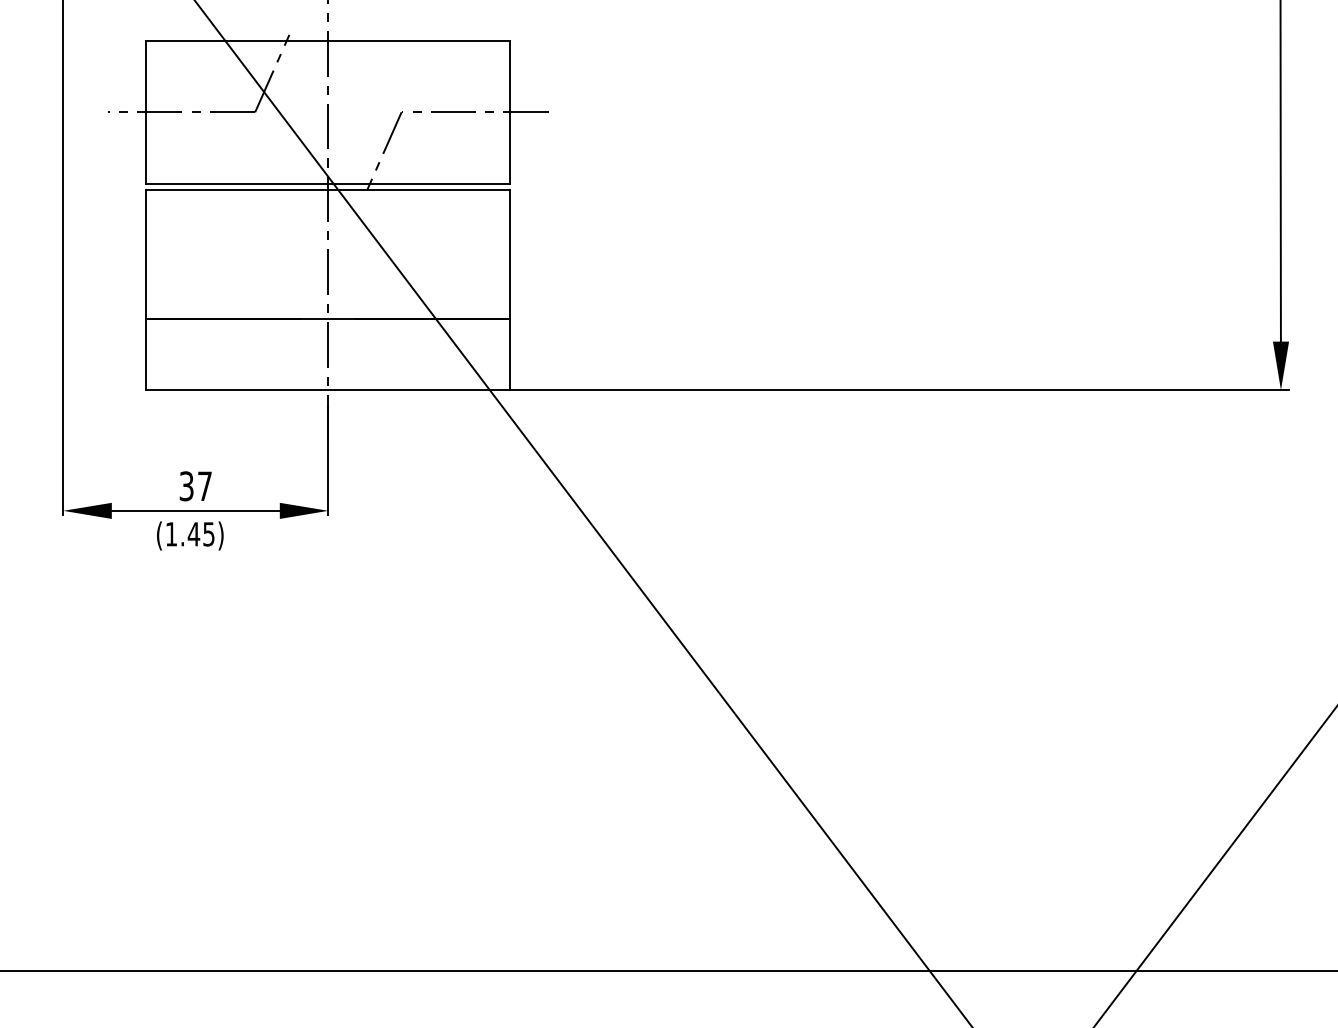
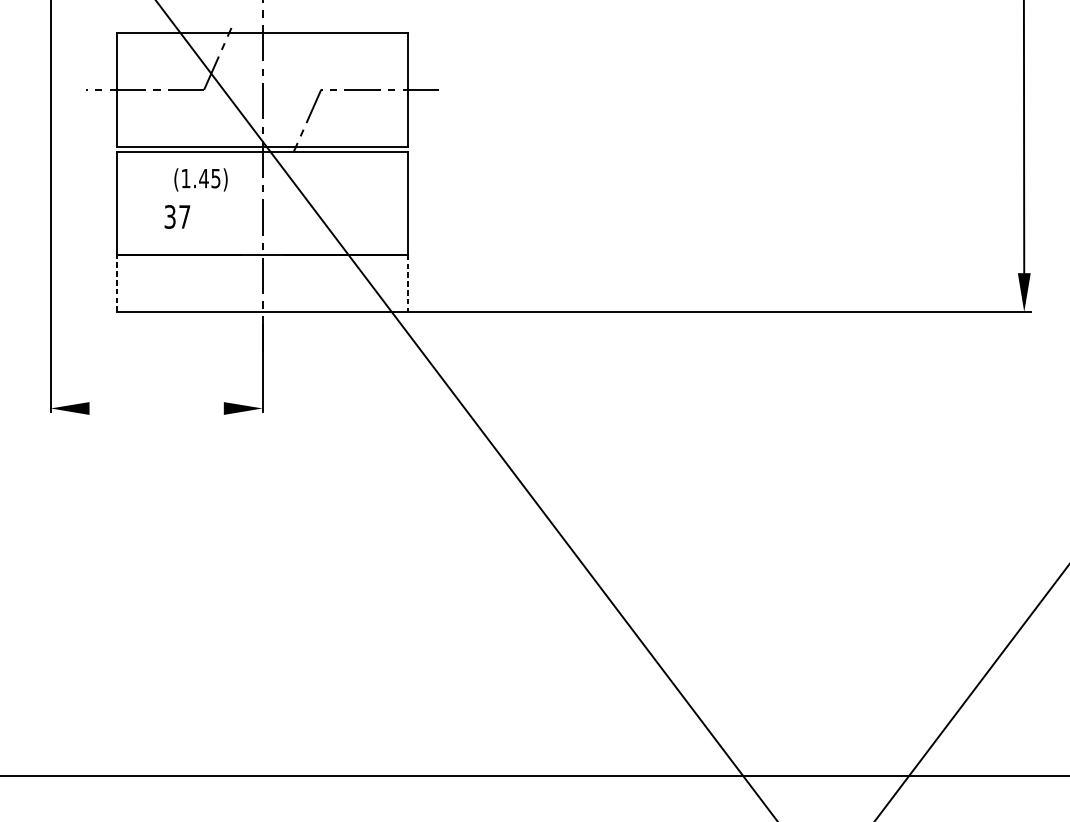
line: (146, 354) -> (117, 283), solid -> dashed
line: (510, 354) -> (408, 283), solid -> dashed
text: (195, 486) -> (177, 217), moved
line: (195, 510) -> (156, 408), removed
text: (190, 535) -> (201, 179), moved

